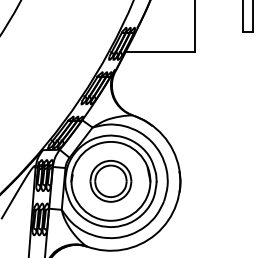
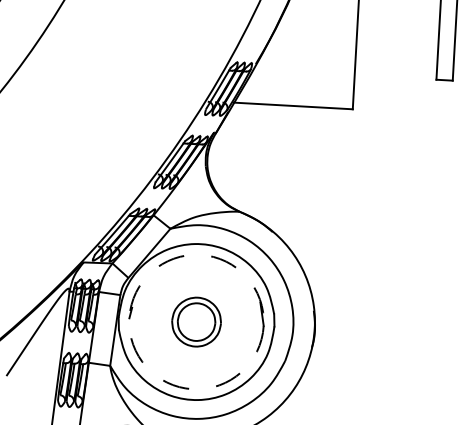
circle: (110, 180) -> (195, 320), solid -> dashed
part: (110, 181) -> (195, 322), size x0.7

